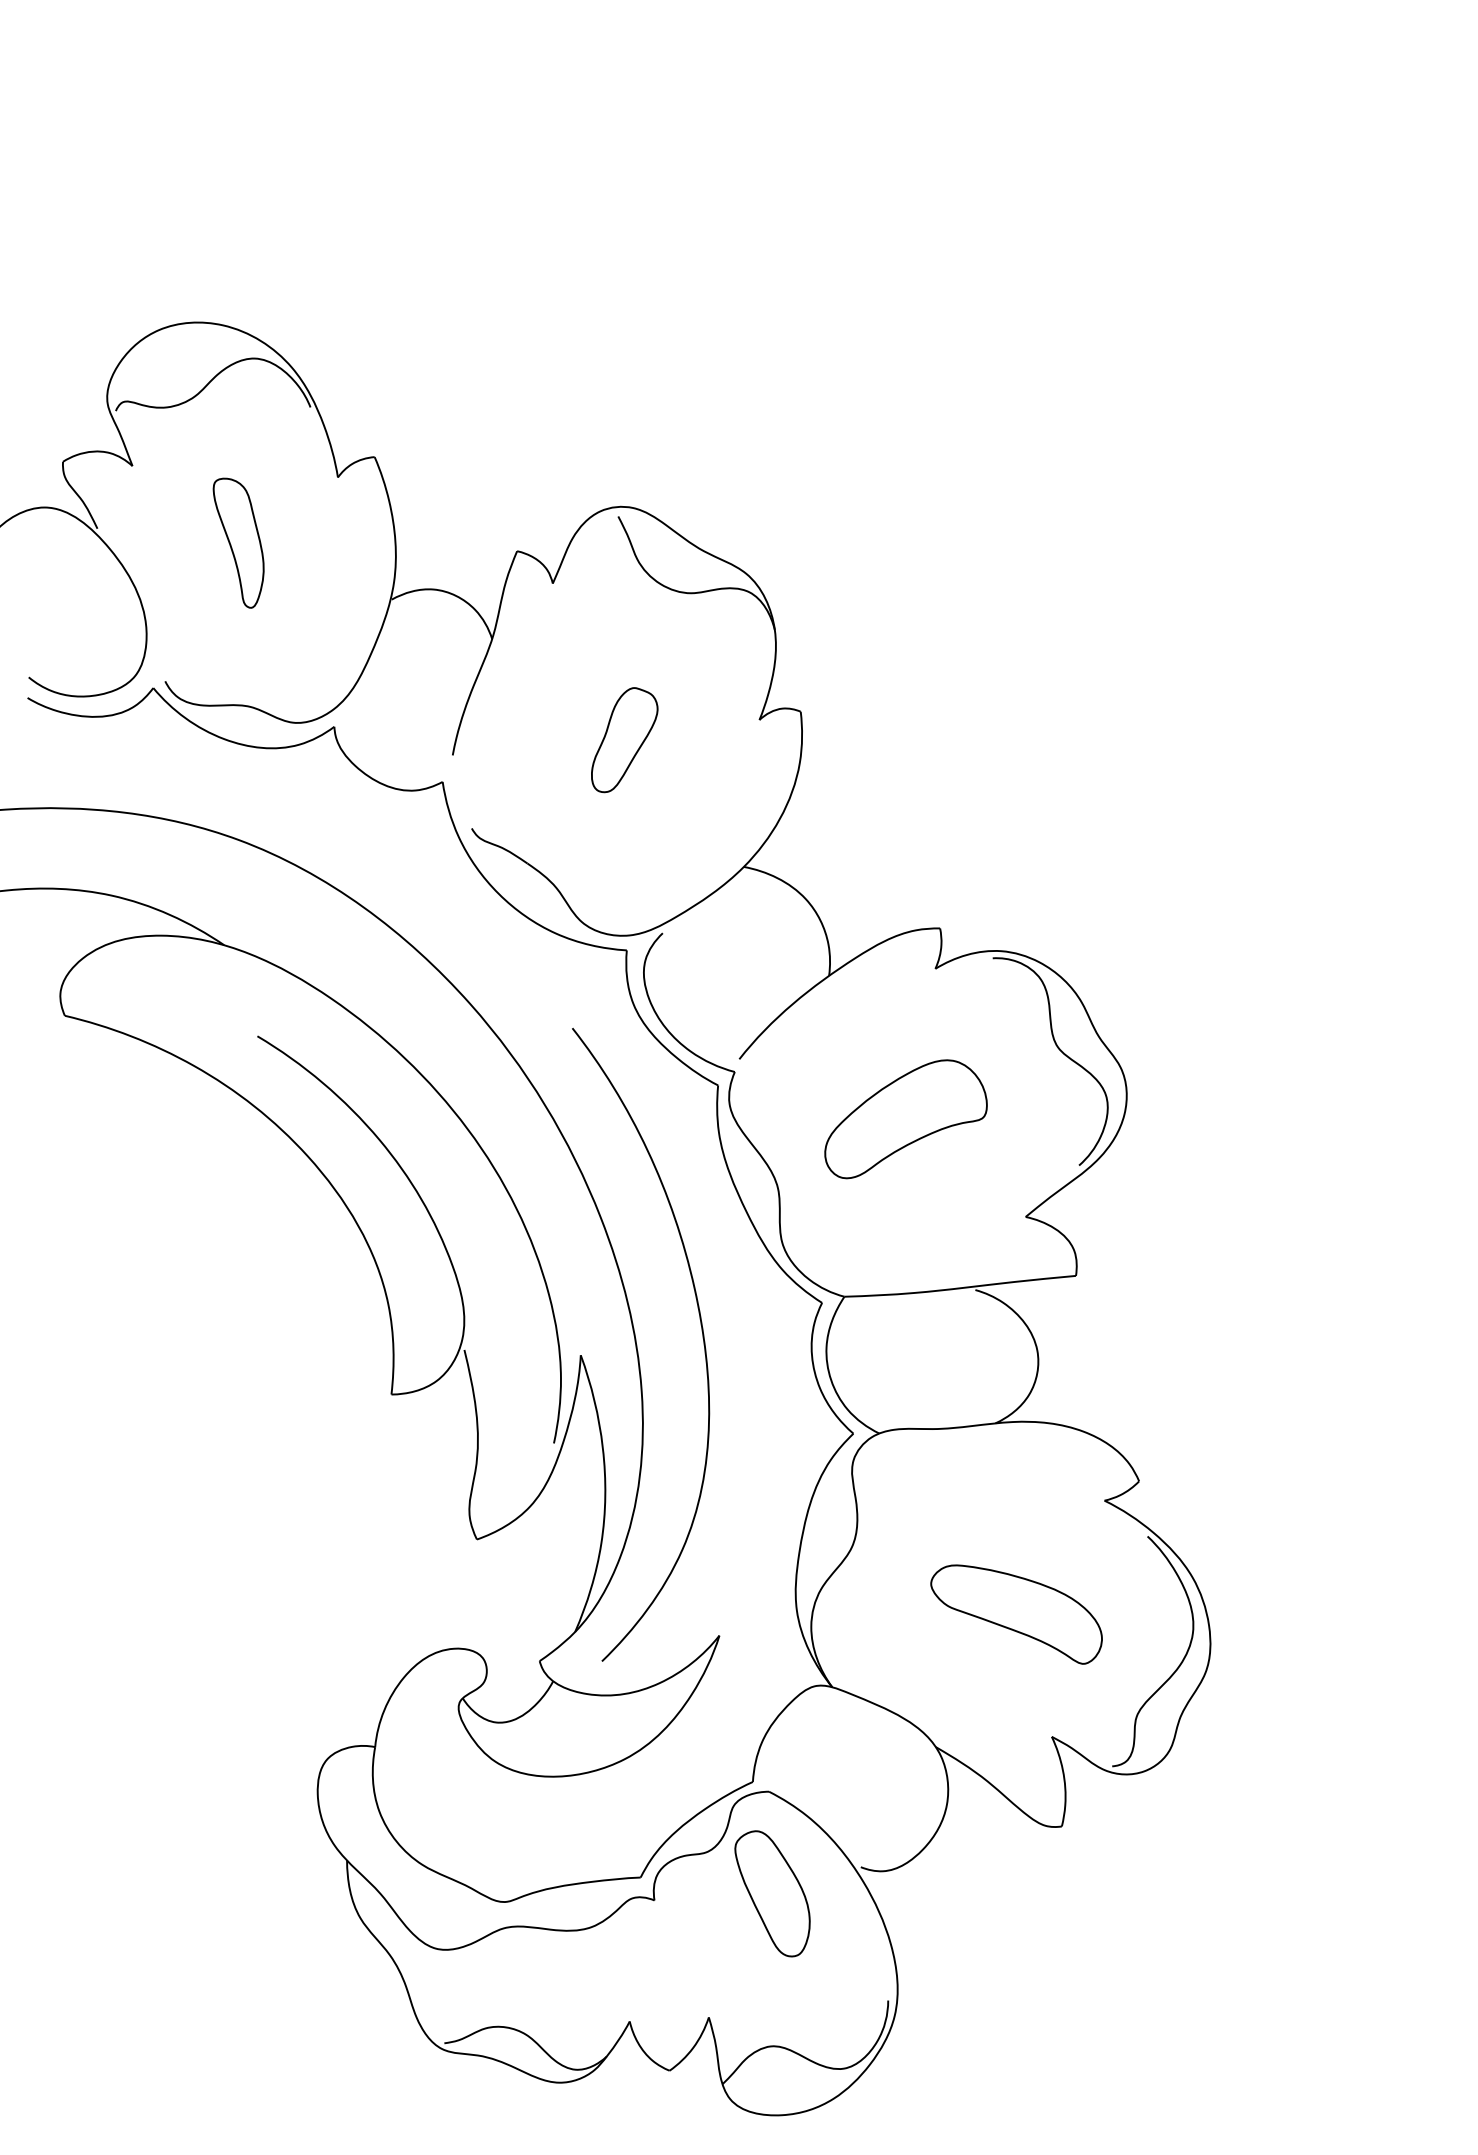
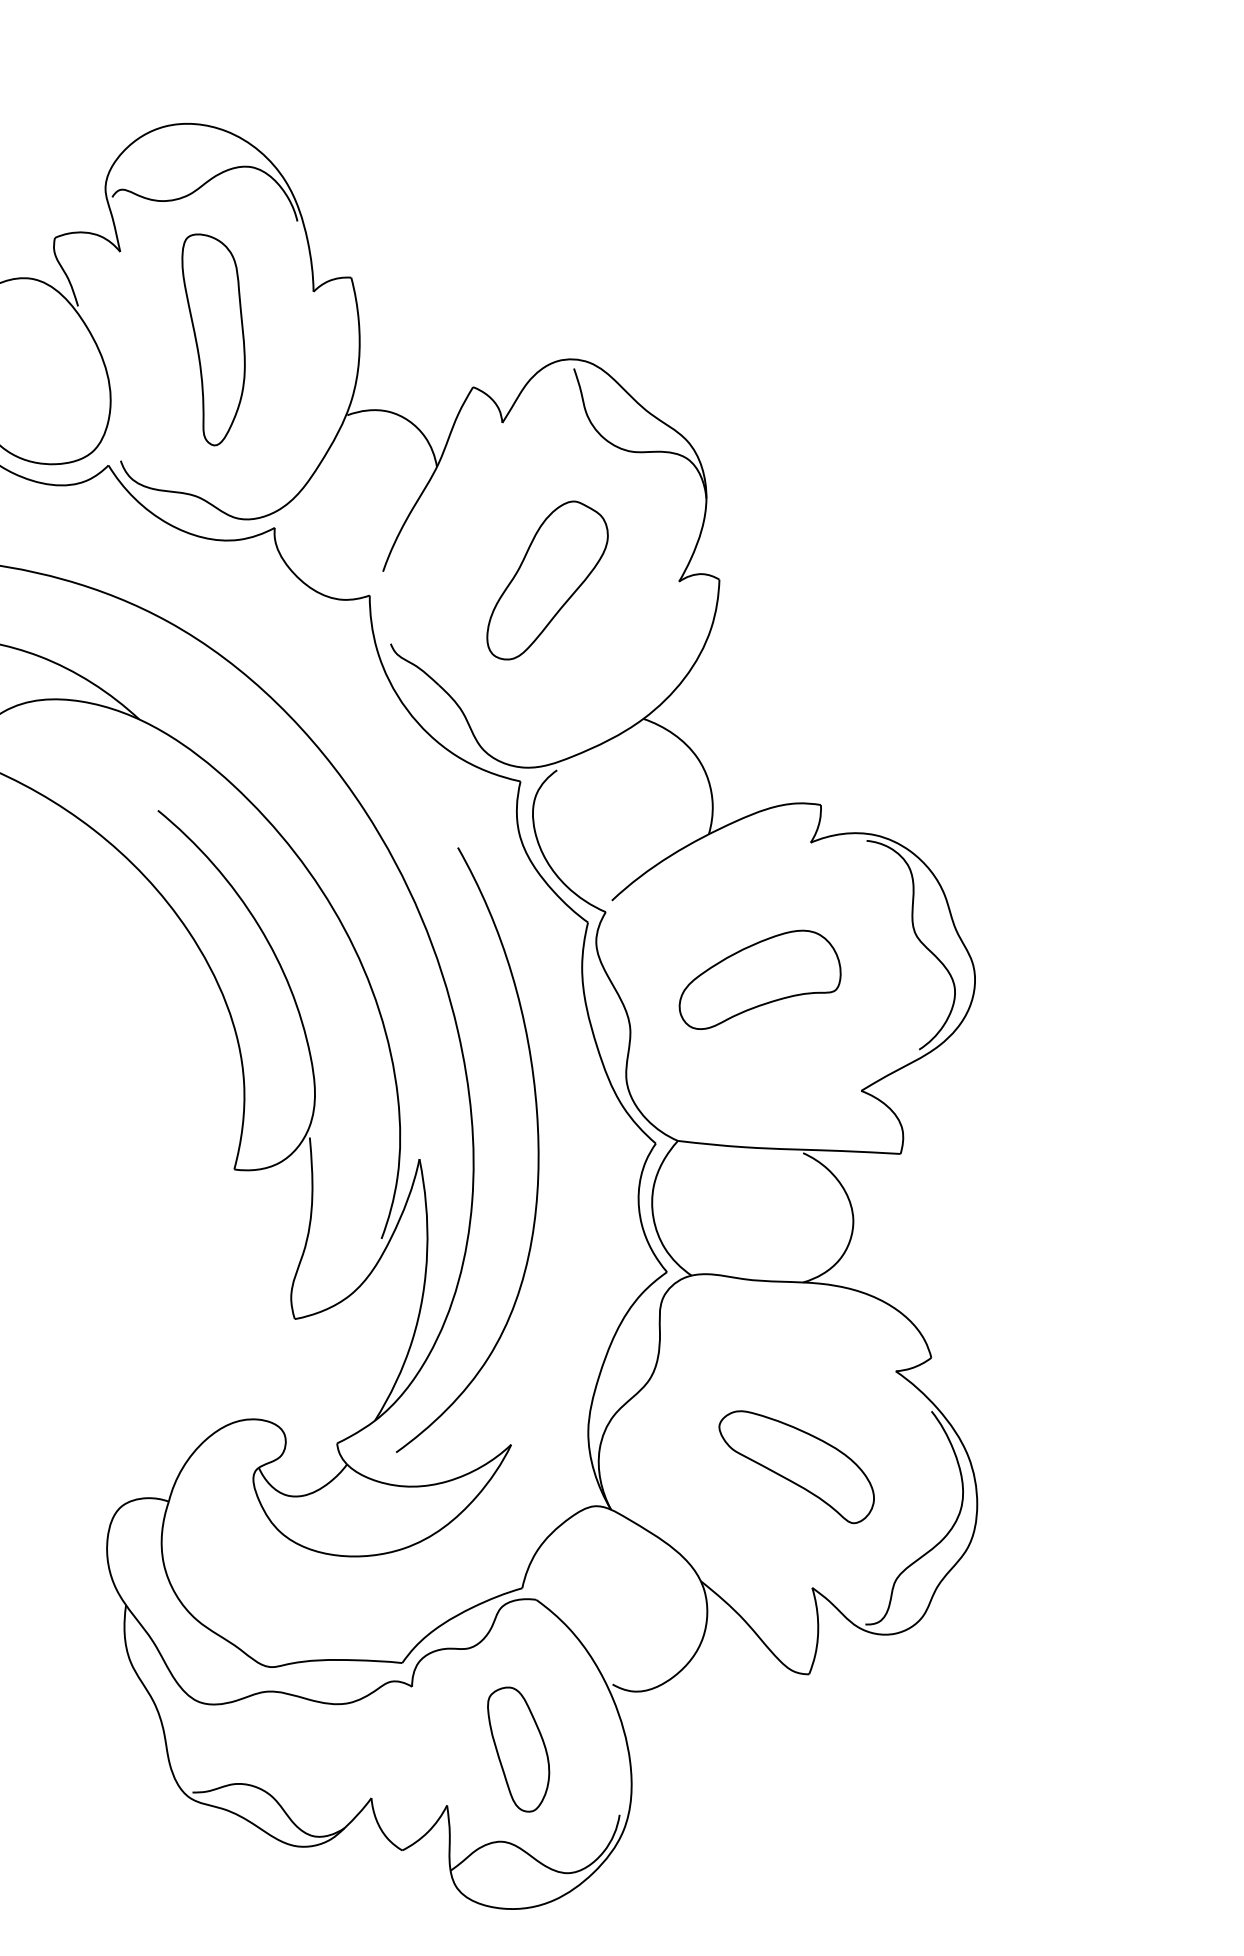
part: (238, 542) -> (209, 339), size x1.67
part: (624, 739) -> (548, 581), size x1.67
part: (772, 1893) -> (517, 1749), moved

